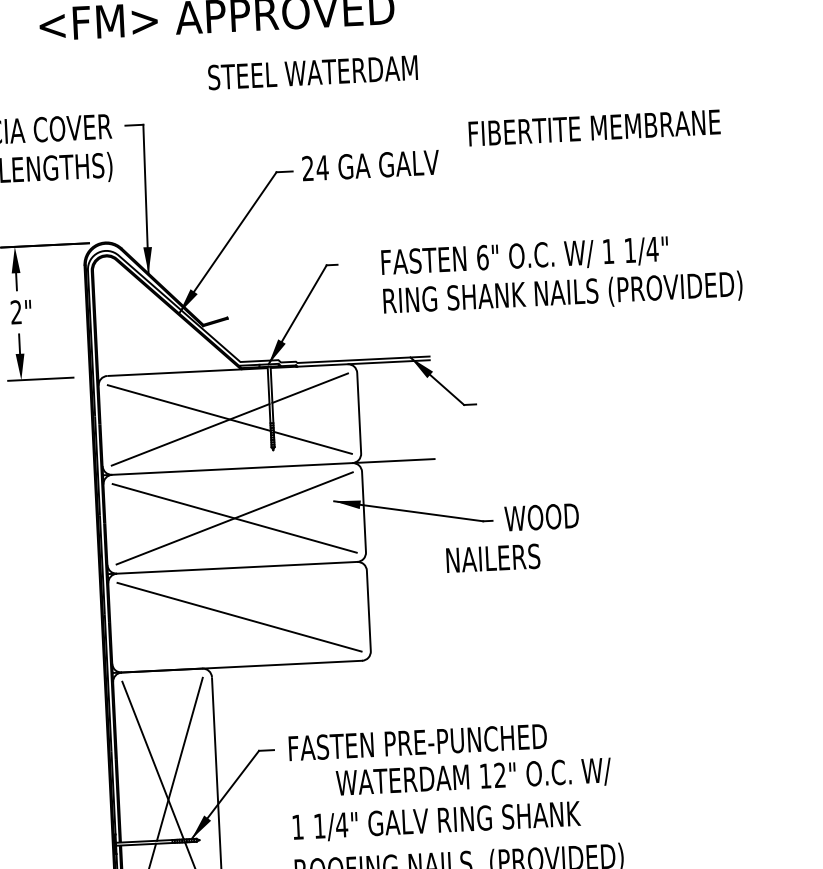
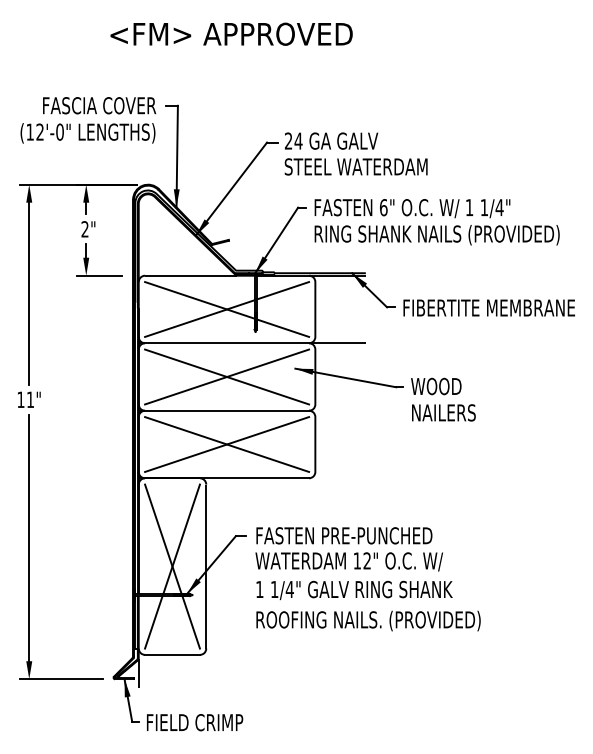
text: (311, 72) -> (355, 166), moved
text: (593, 127) -> (488, 307), moved
text: (561, 275) -> (436, 222), moved
text: (492, 557) -> (443, 412), moved
line: (240, 617) -> (227, 444), added
text: (472, 777) -> (348, 561), moved

